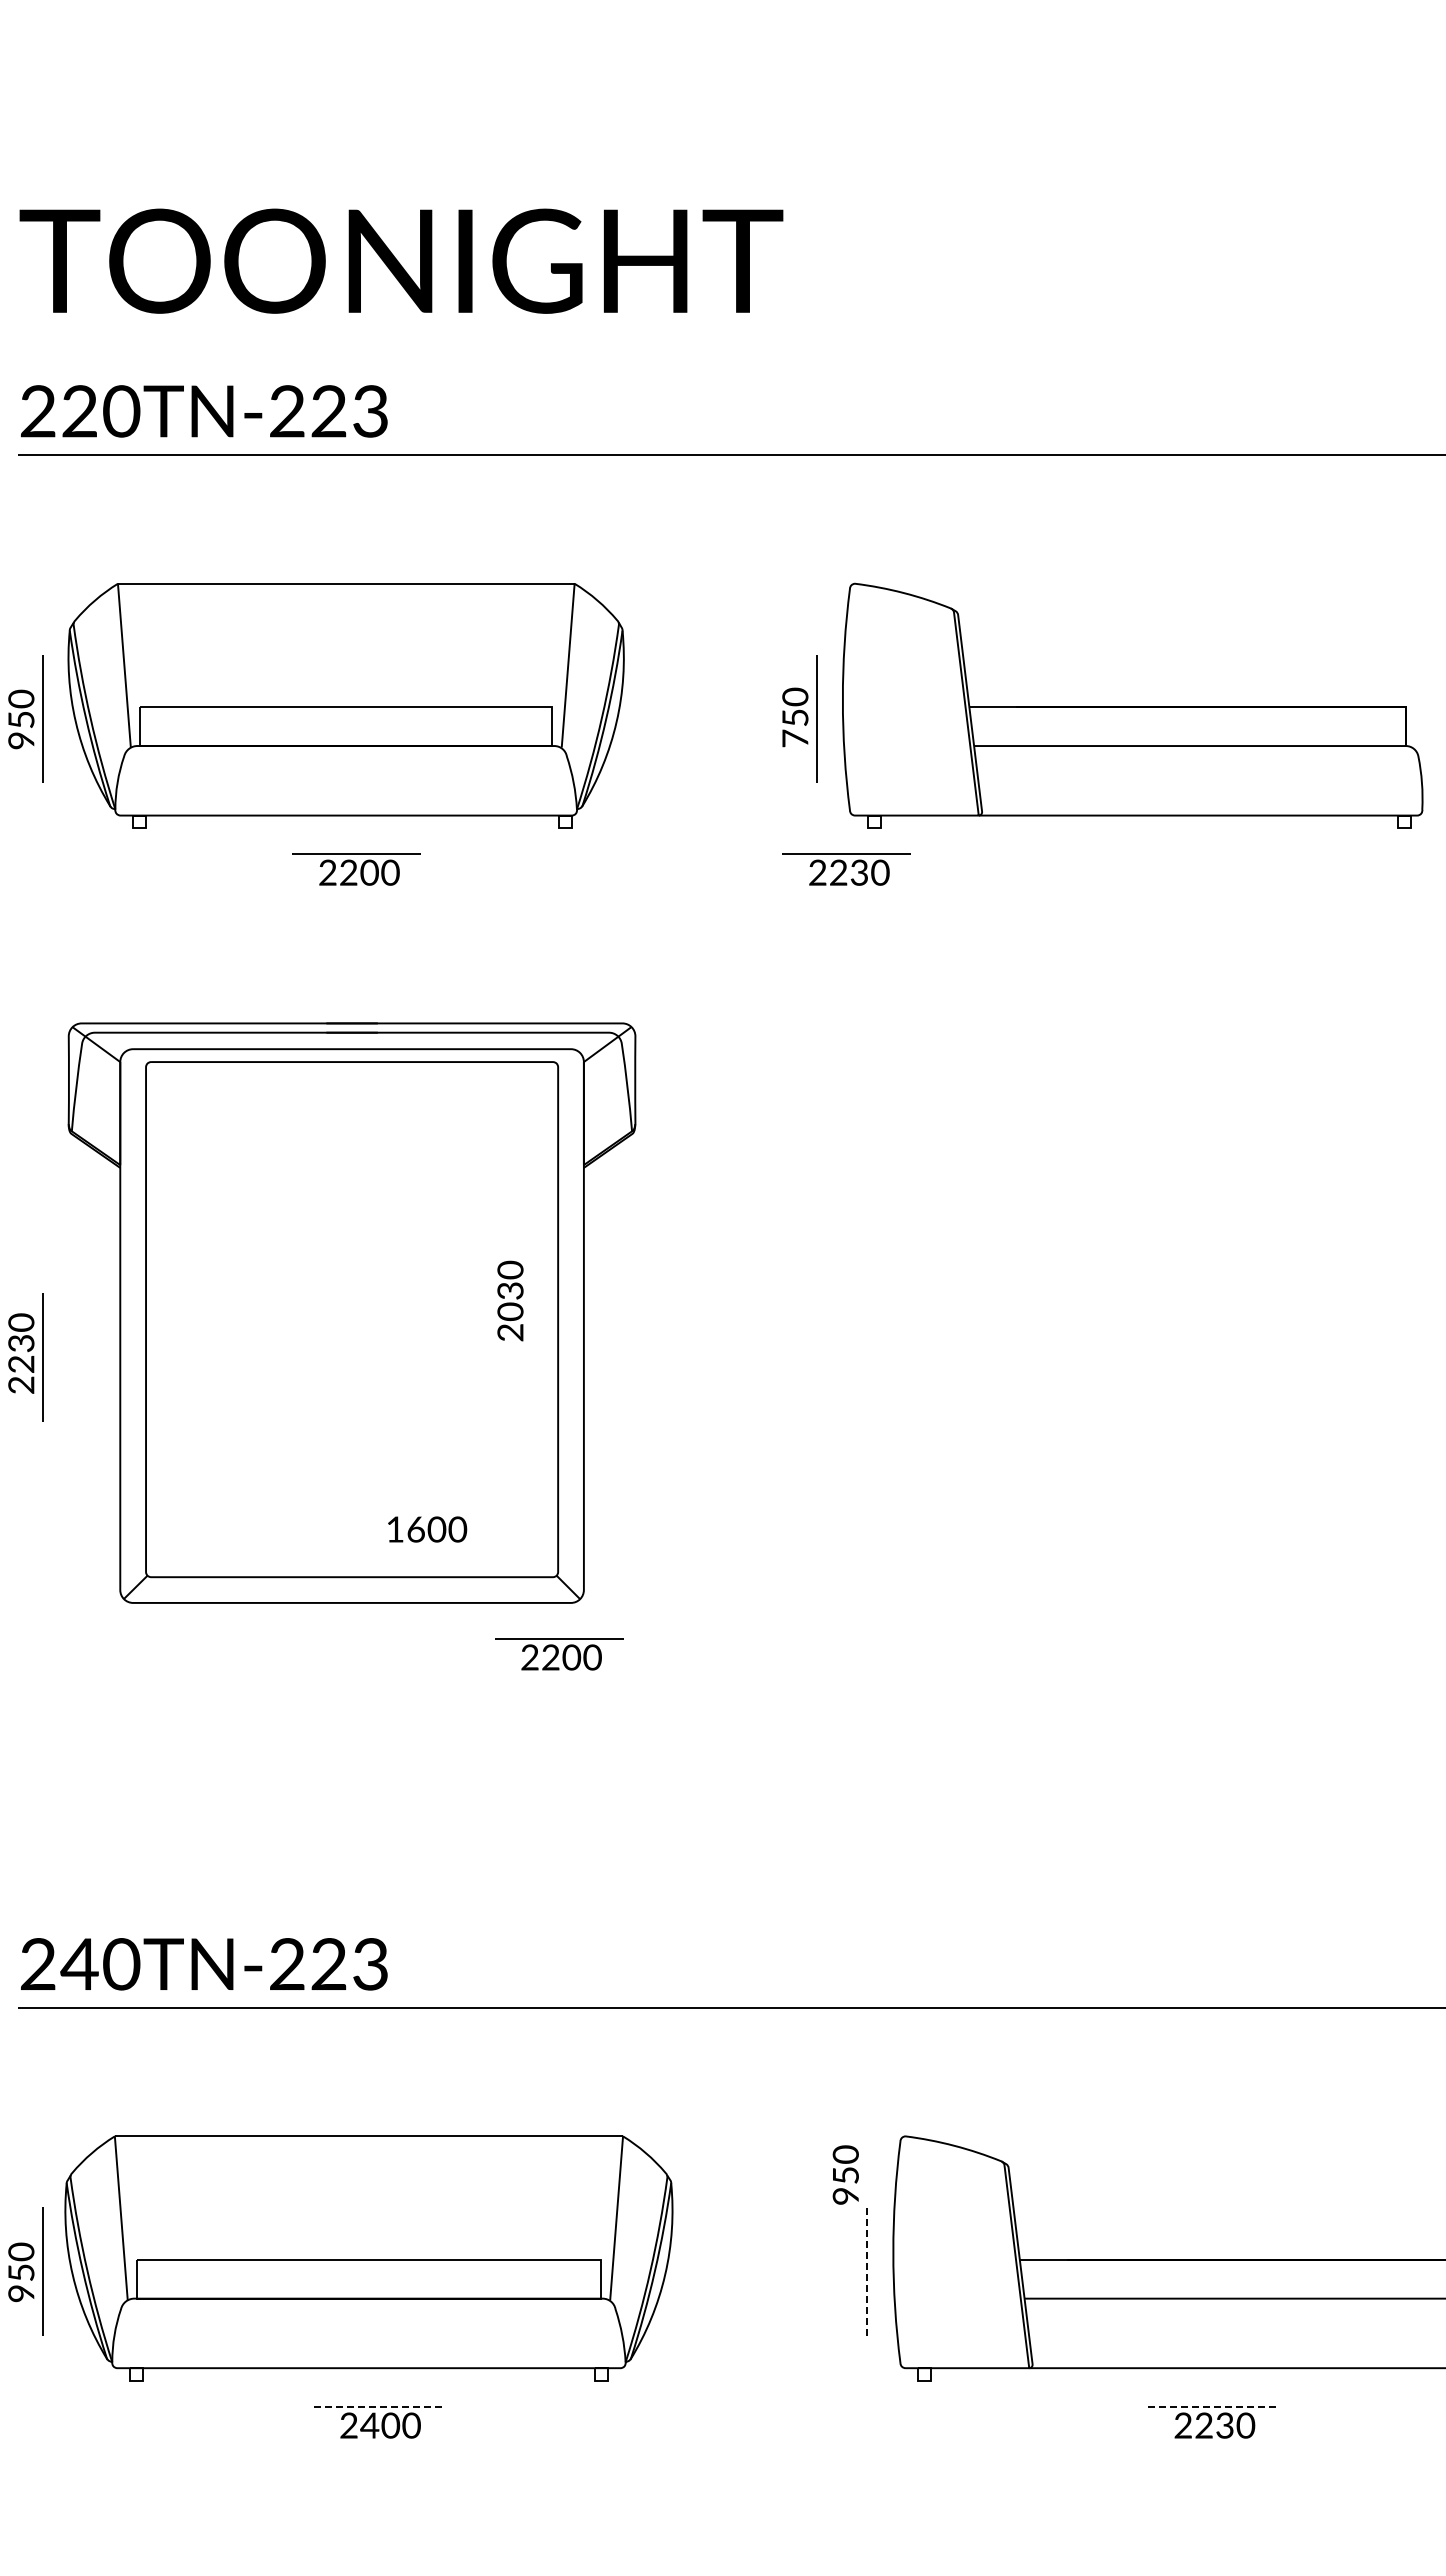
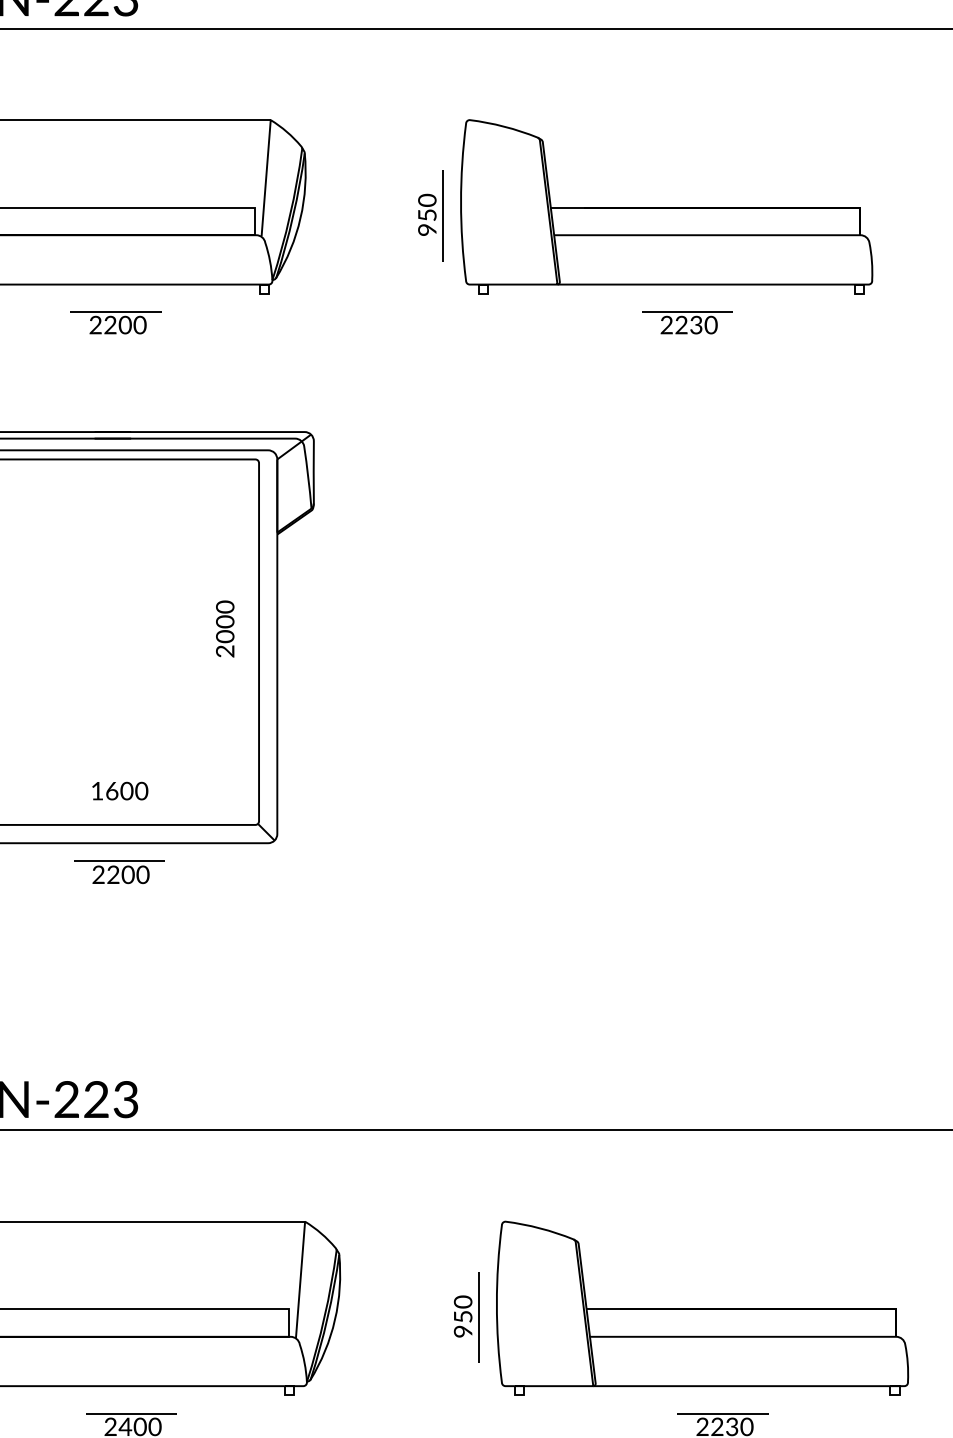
text: (795, 738) -> (427, 229), 750 -> 950
part: (846, 869) -> (687, 322), moved
text: (510, 1290) -> (225, 621), 2030 -> 2000
text: (427, 1529) -> (120, 791), moved
part: (559, 1654) -> (119, 872), moved
text: (845, 2174) -> (462, 1316), moved
line: (867, 2271) -> (478, 1317), dashed -> solid
line: (378, 2406) -> (131, 1413), dashed -> solid
line: (1212, 2406) -> (723, 1413), dashed -> solid

